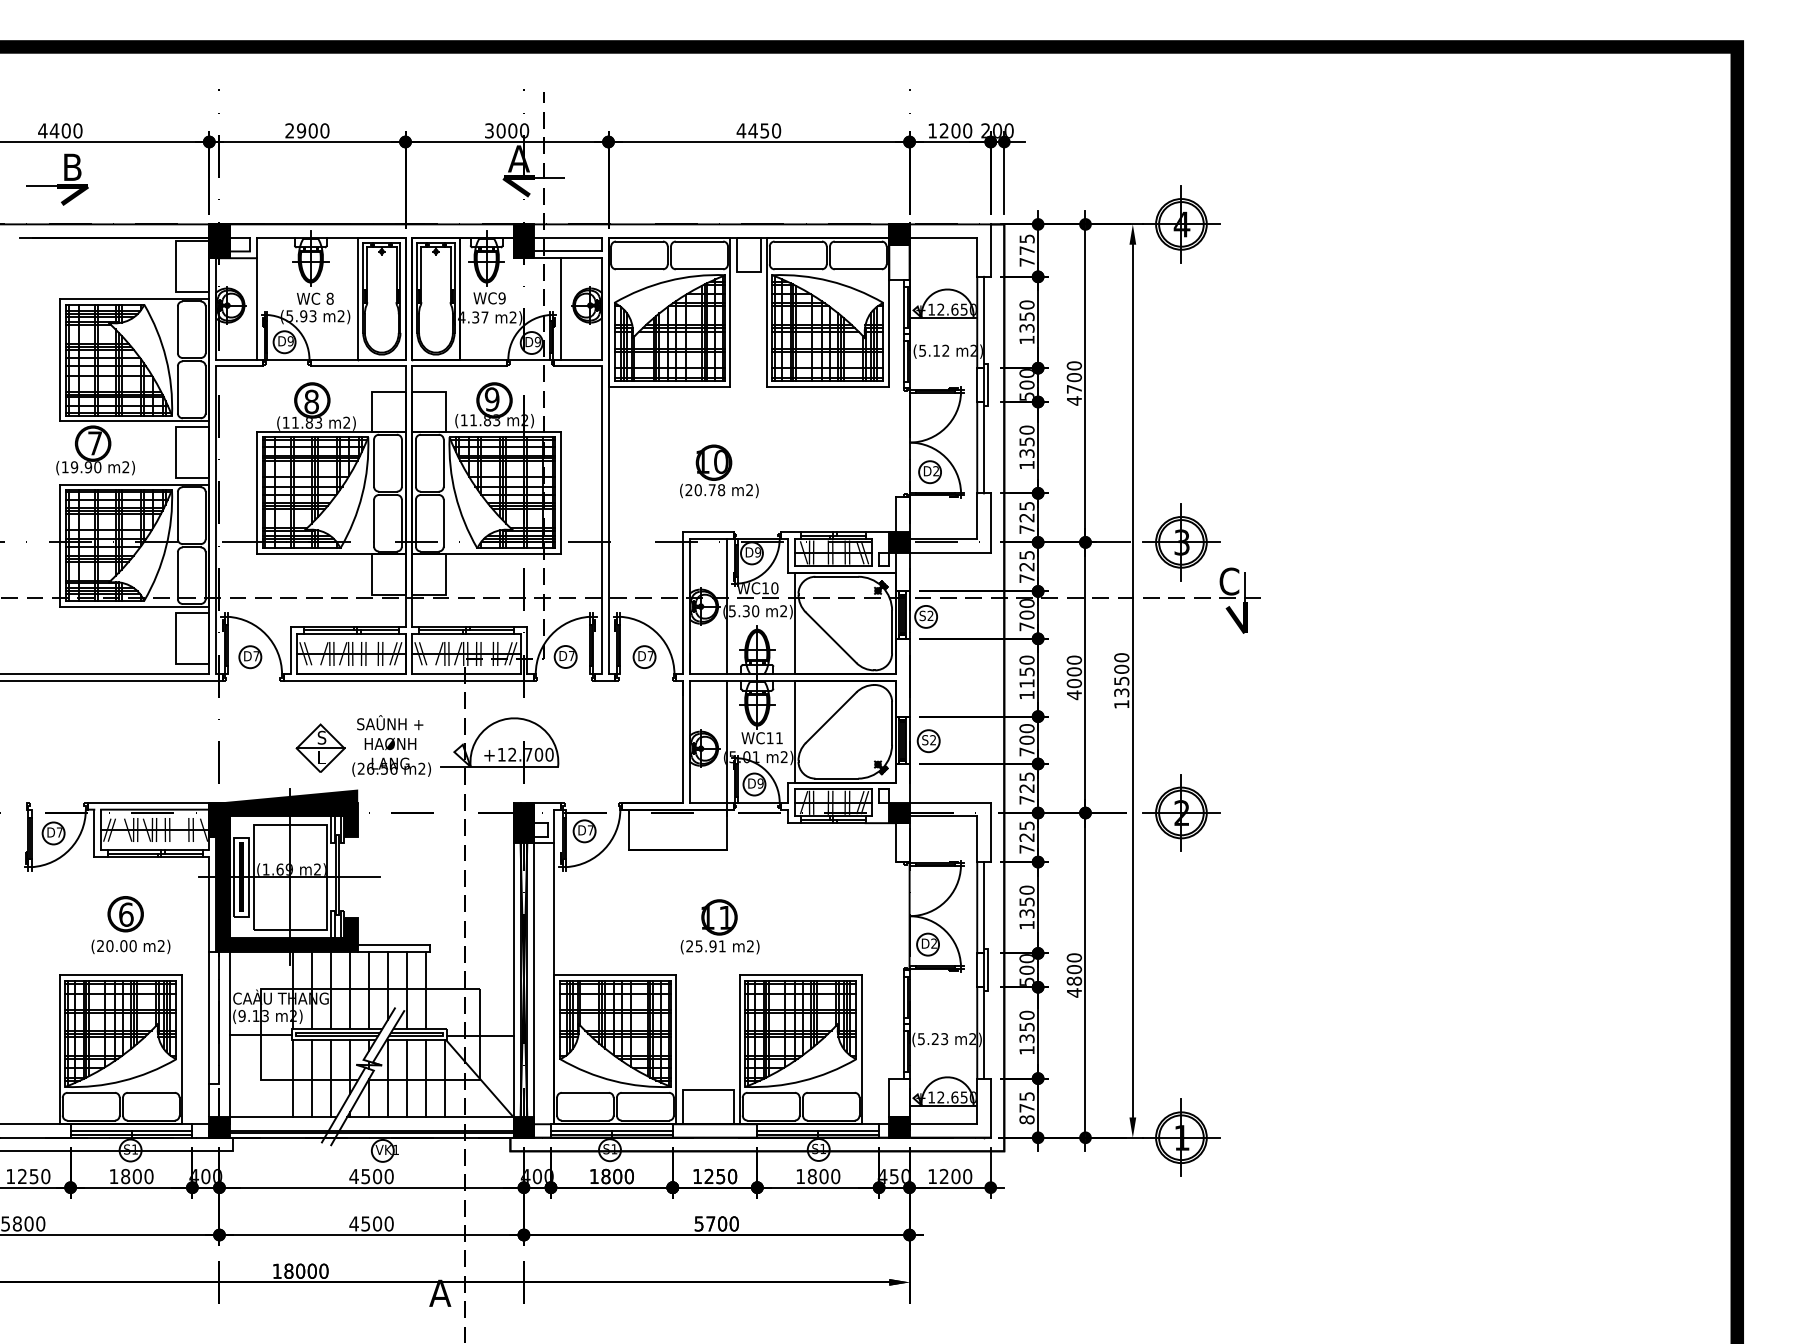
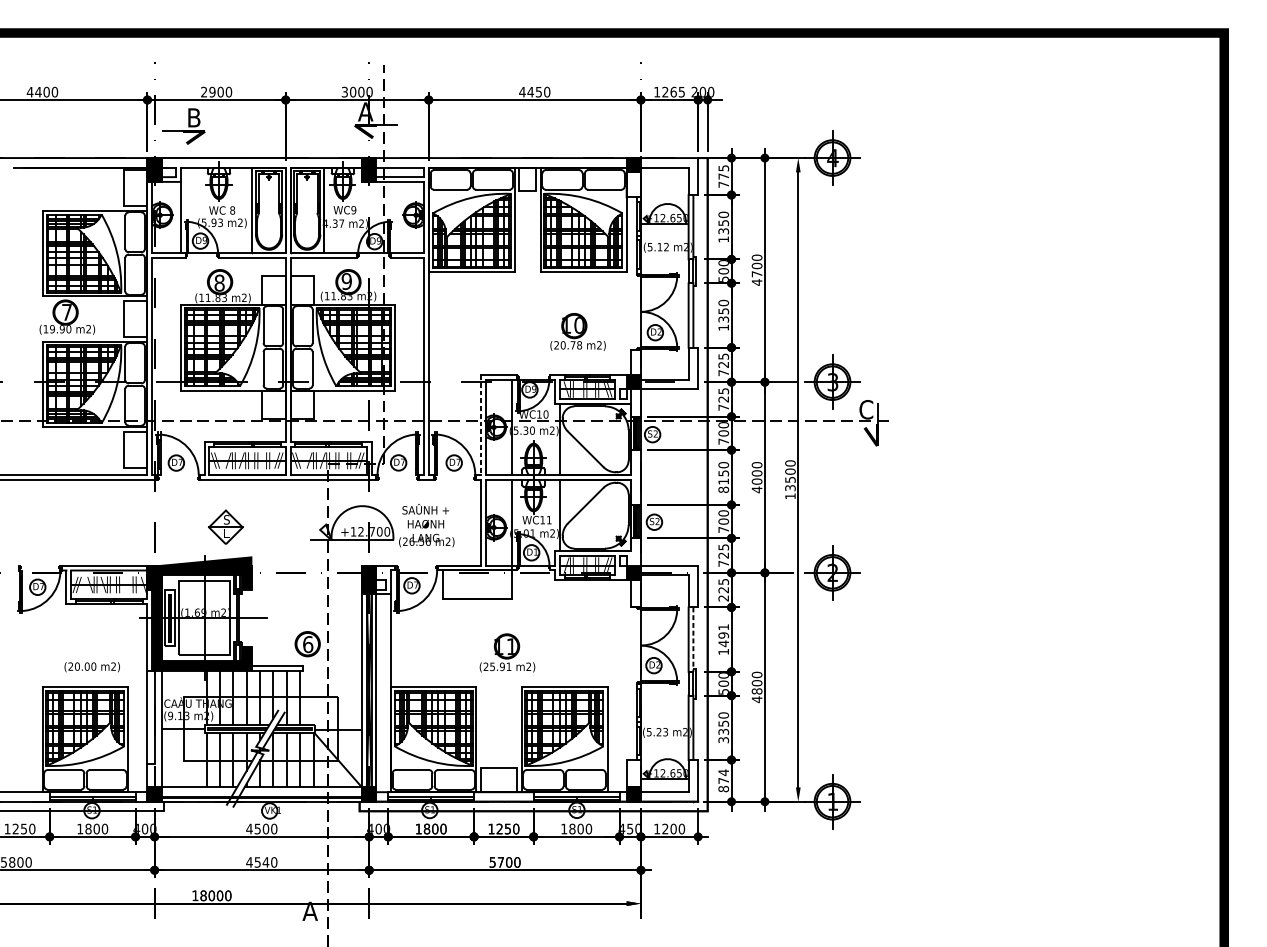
text: (961, 130) -> (677, 91), 1200 -> 1265
part: (57, 179) -> (183, 126), moved
line: (561, 308) -> (395, 217), removed
part: (719, 471) -> (578, 332), moved
line: (682, 603) -> (480, 425), solid -> dashed
text: (1026, 694) -> (723, 489), 1150 -> 8150
text: (391, 745) -> (426, 525), moved
text: (760, 783) -> (535, 552), D9 -> D1
text: (1026, 849) -> (723, 598), 725 -> 225
text: (1026, 901) -> (723, 635), 1350 -> 1491
line: (984, 907) -> (693, 639), solid -> dashed
part: (125, 914) -> (307, 644), moved
text: (1026, 1050) -> (723, 740), 1350 -> 3350
text: (1026, 1096) -> (723, 772), 875 -> 874
text: (377, 1223) -> (265, 862), 4500 -> 4540

